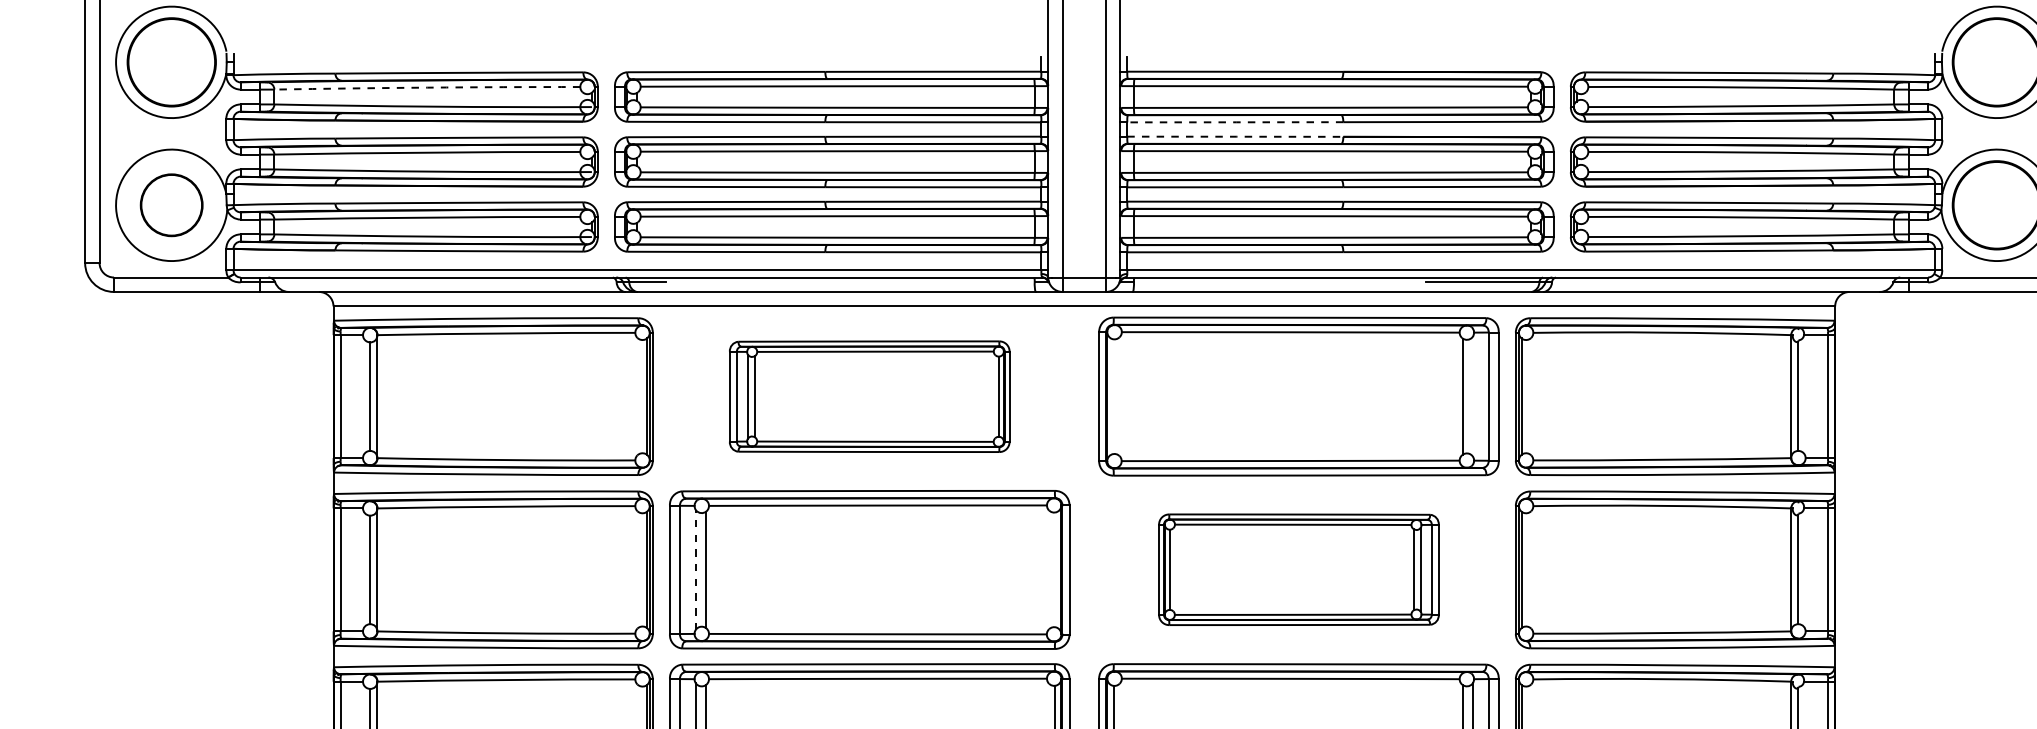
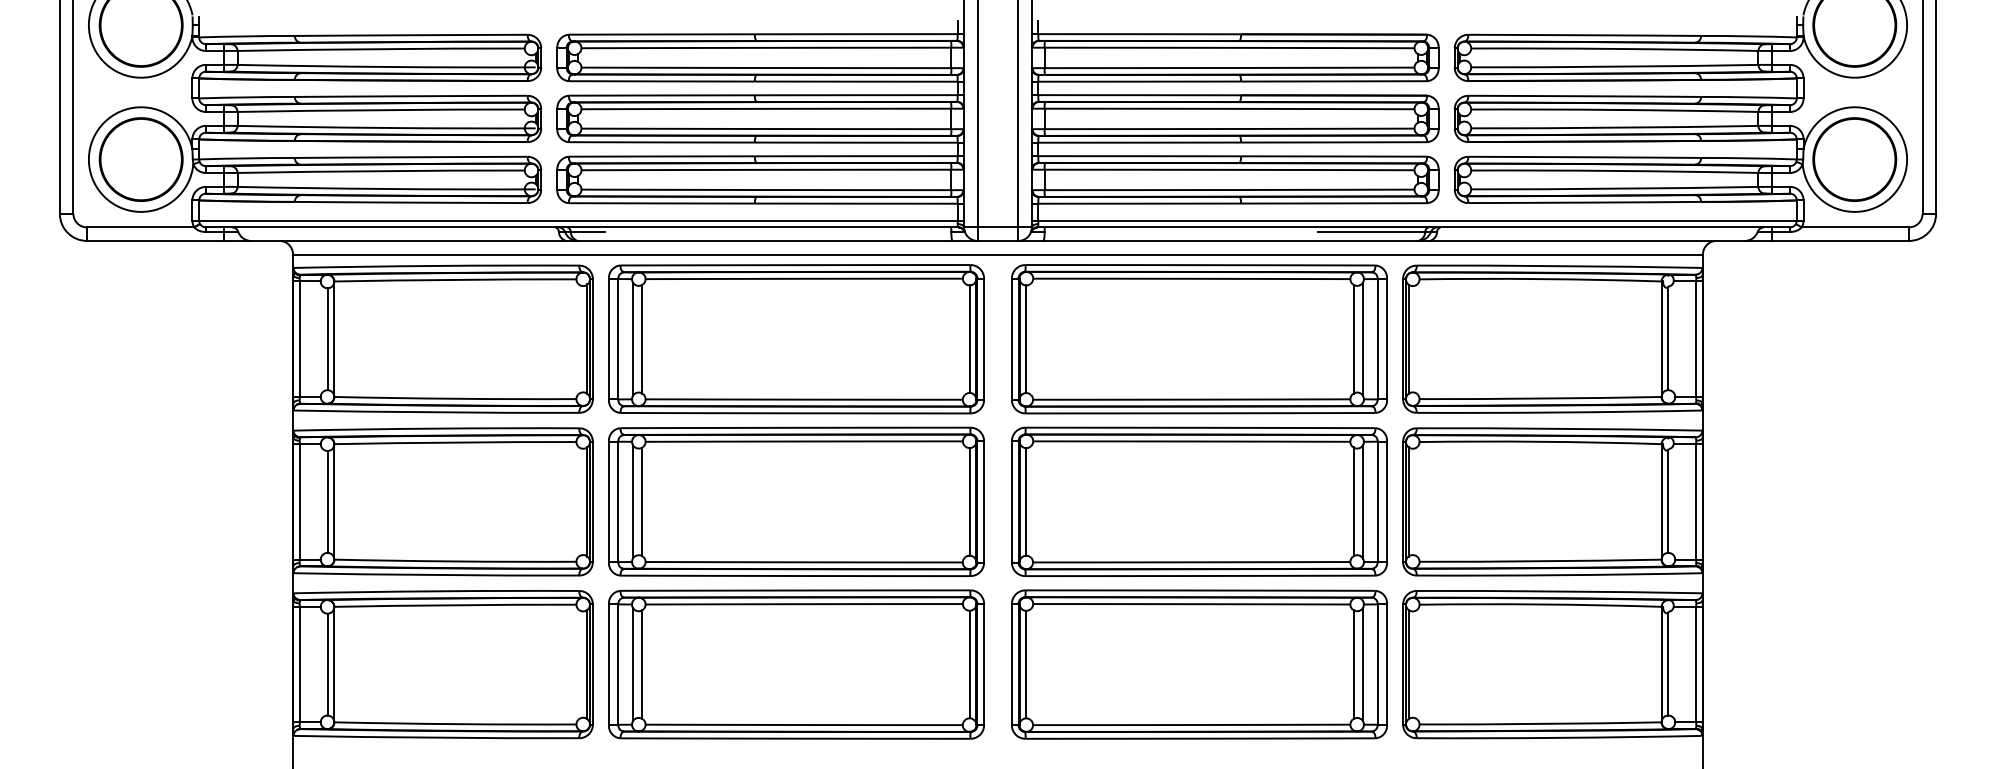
arc: (427, 88) -> (381, 49), dashed -> solid
line: (1235, 122) -> (1139, 81), dashed -> solid
line: (1236, 137) -> (1140, 95), dashed -> solid
part: (171, 205) -> (140, 159), size x1.43
line: (1472, 395) -> (1362, 338), added
part: (869, 396) -> (796, 339), size x1.43
line: (1114, 396) -> (1026, 339), added
line: (696, 569) -> (633, 501), dashed -> solid
line: (1053, 569) -> (969, 501), added
part: (1298, 569) -> (1199, 501), size x1.43

